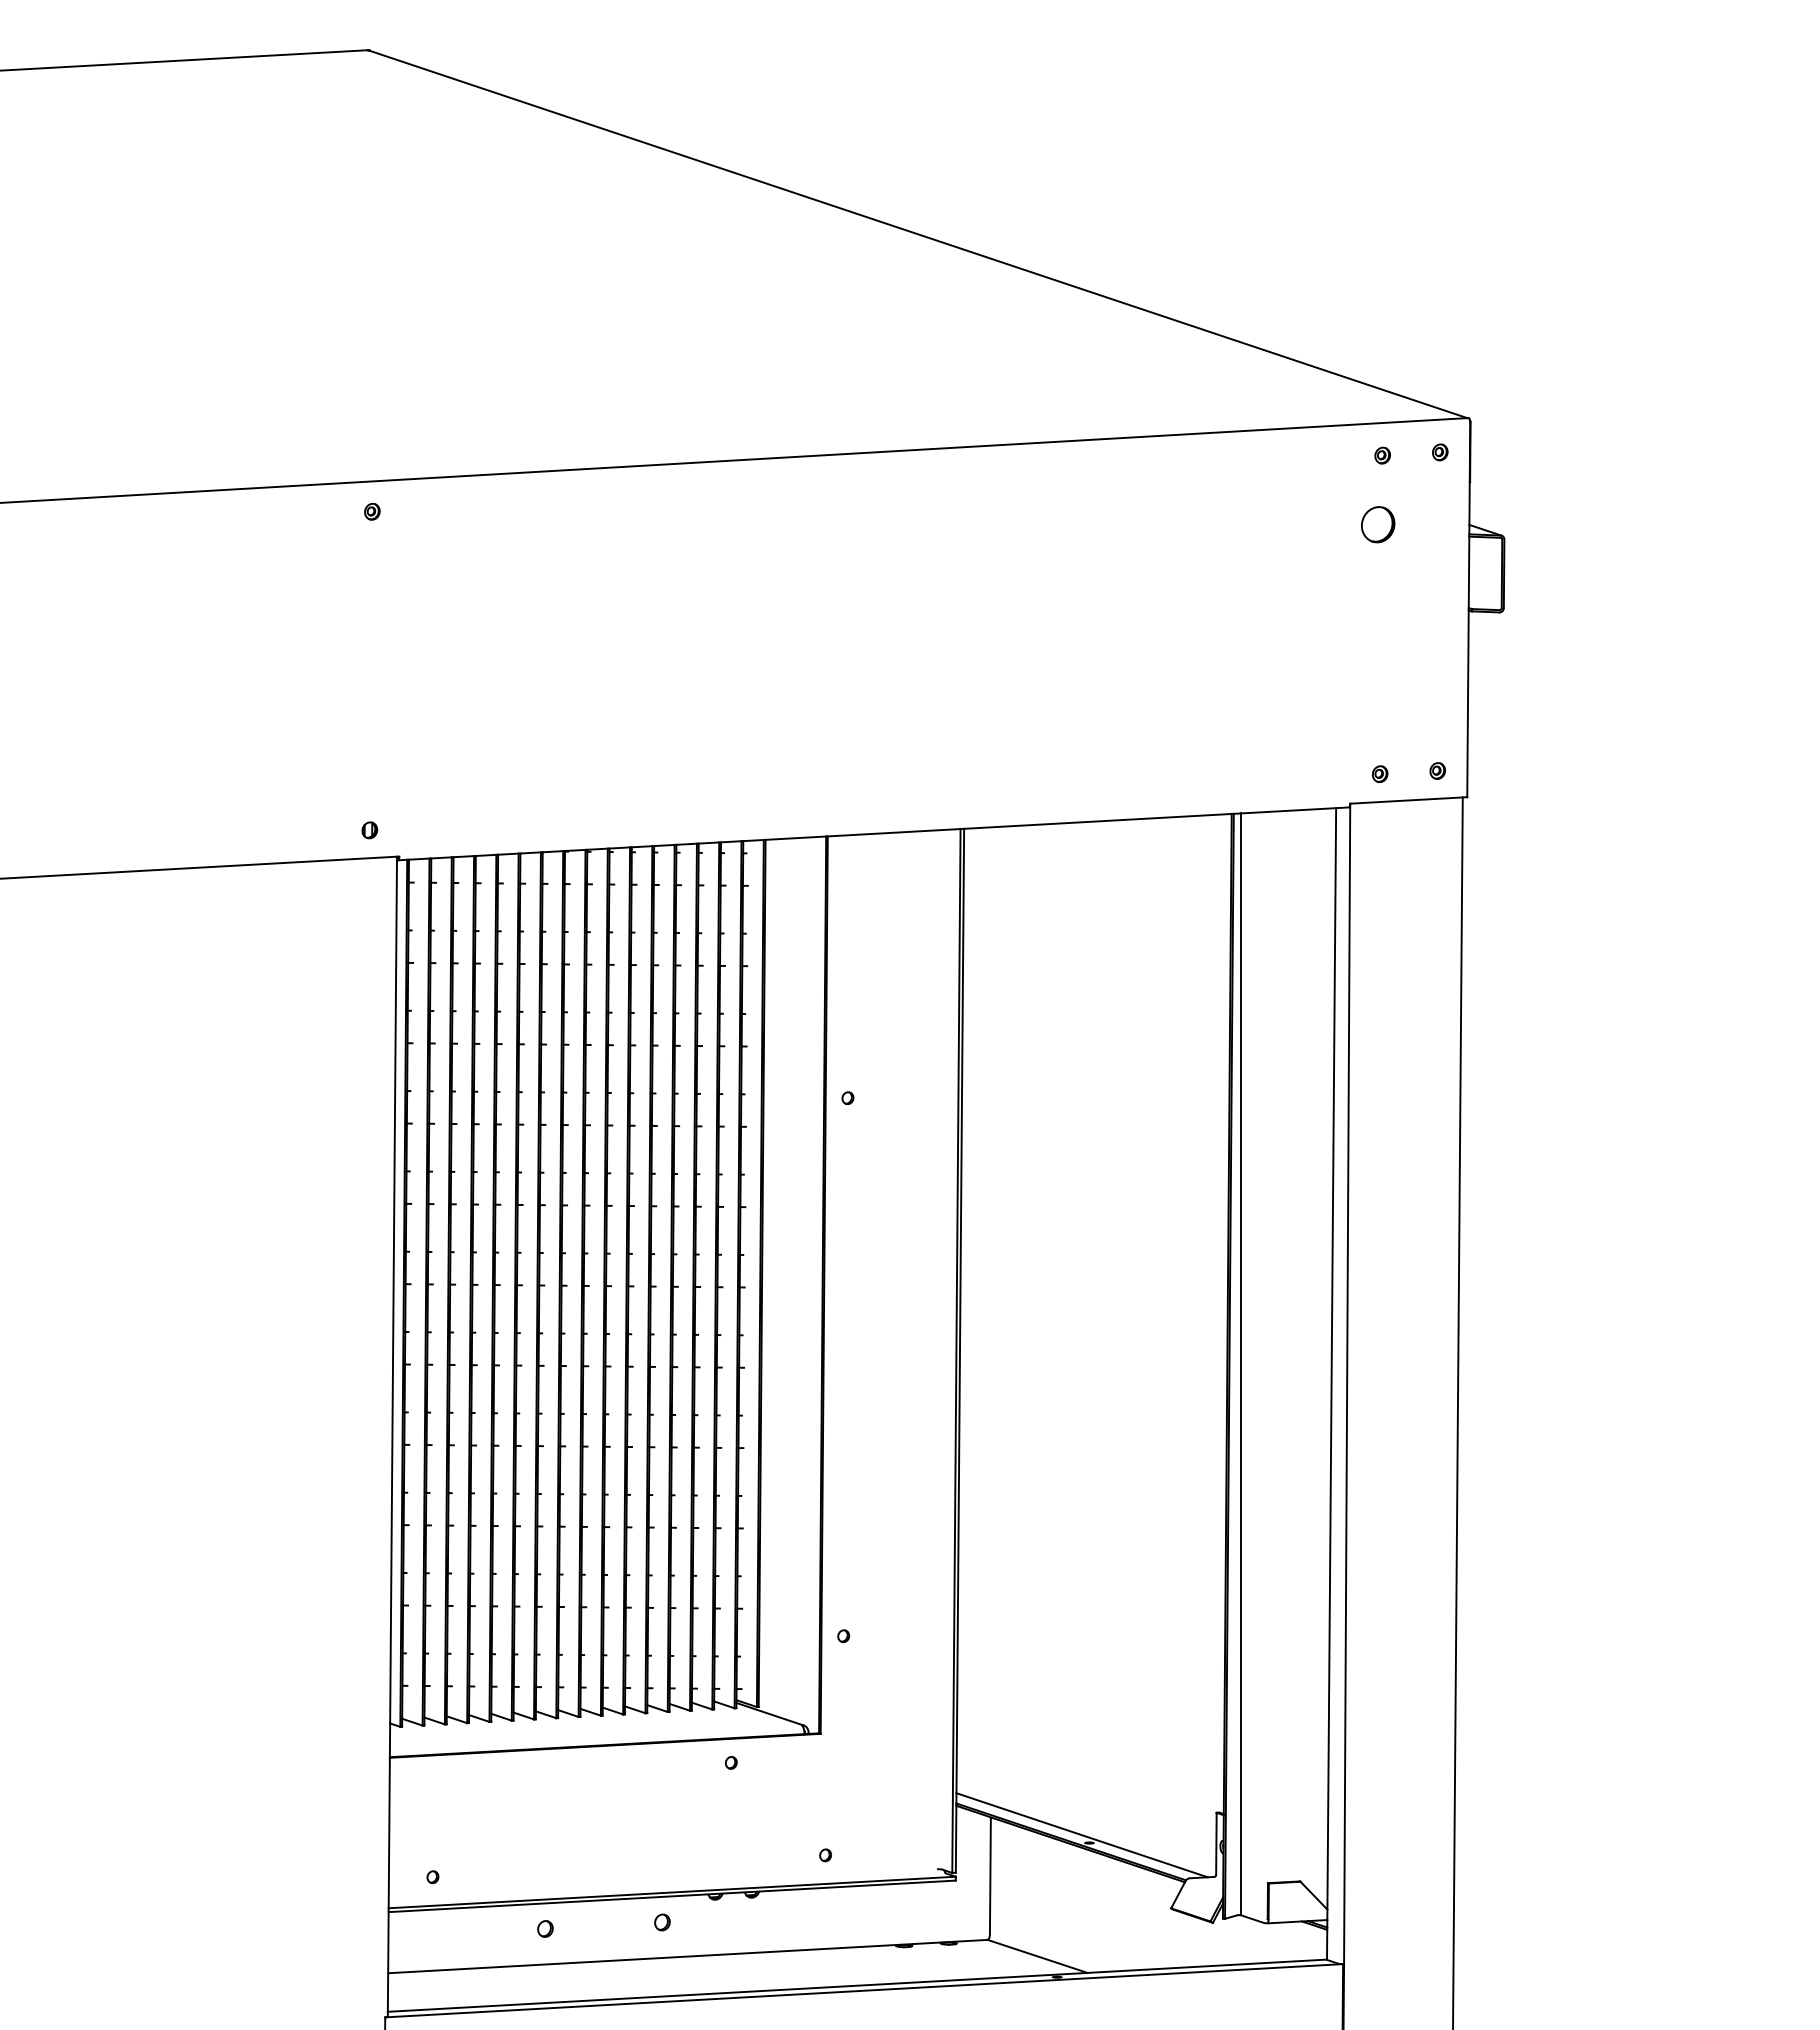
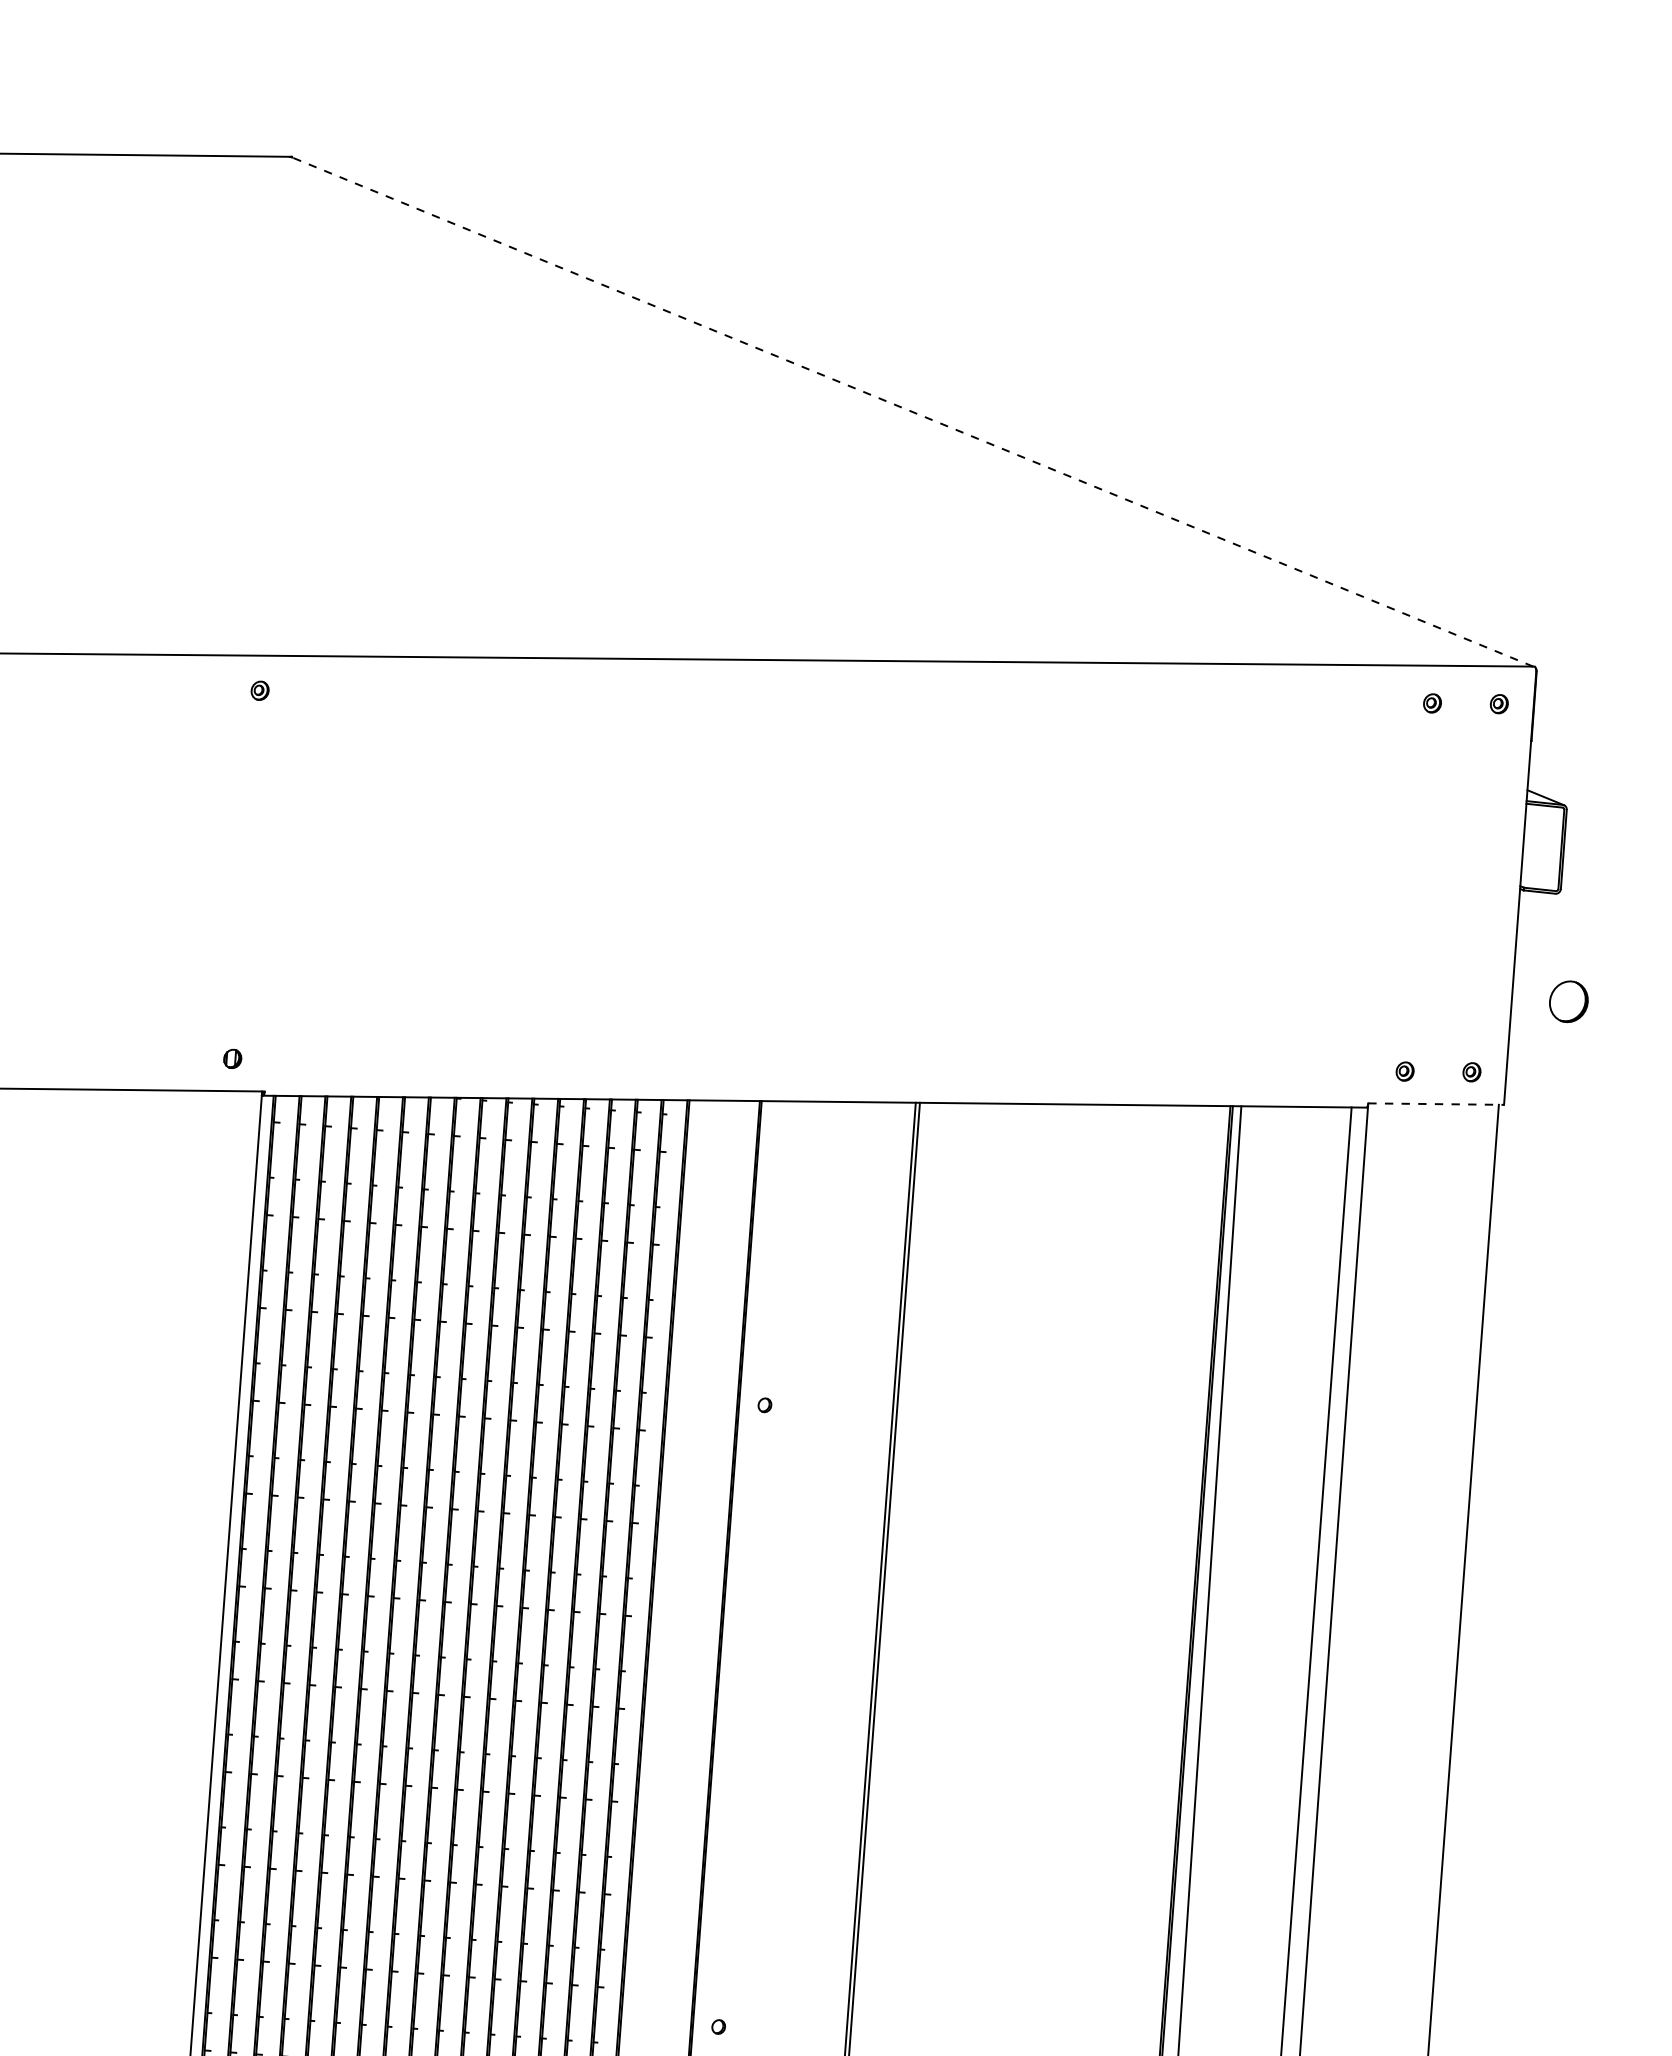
line: (917, 234) -> (911, 412), solid -> dashed
part: (1378, 524) -> (1569, 1001), moved
line: (1408, 800) -> (1435, 1104), solid -> dashed

